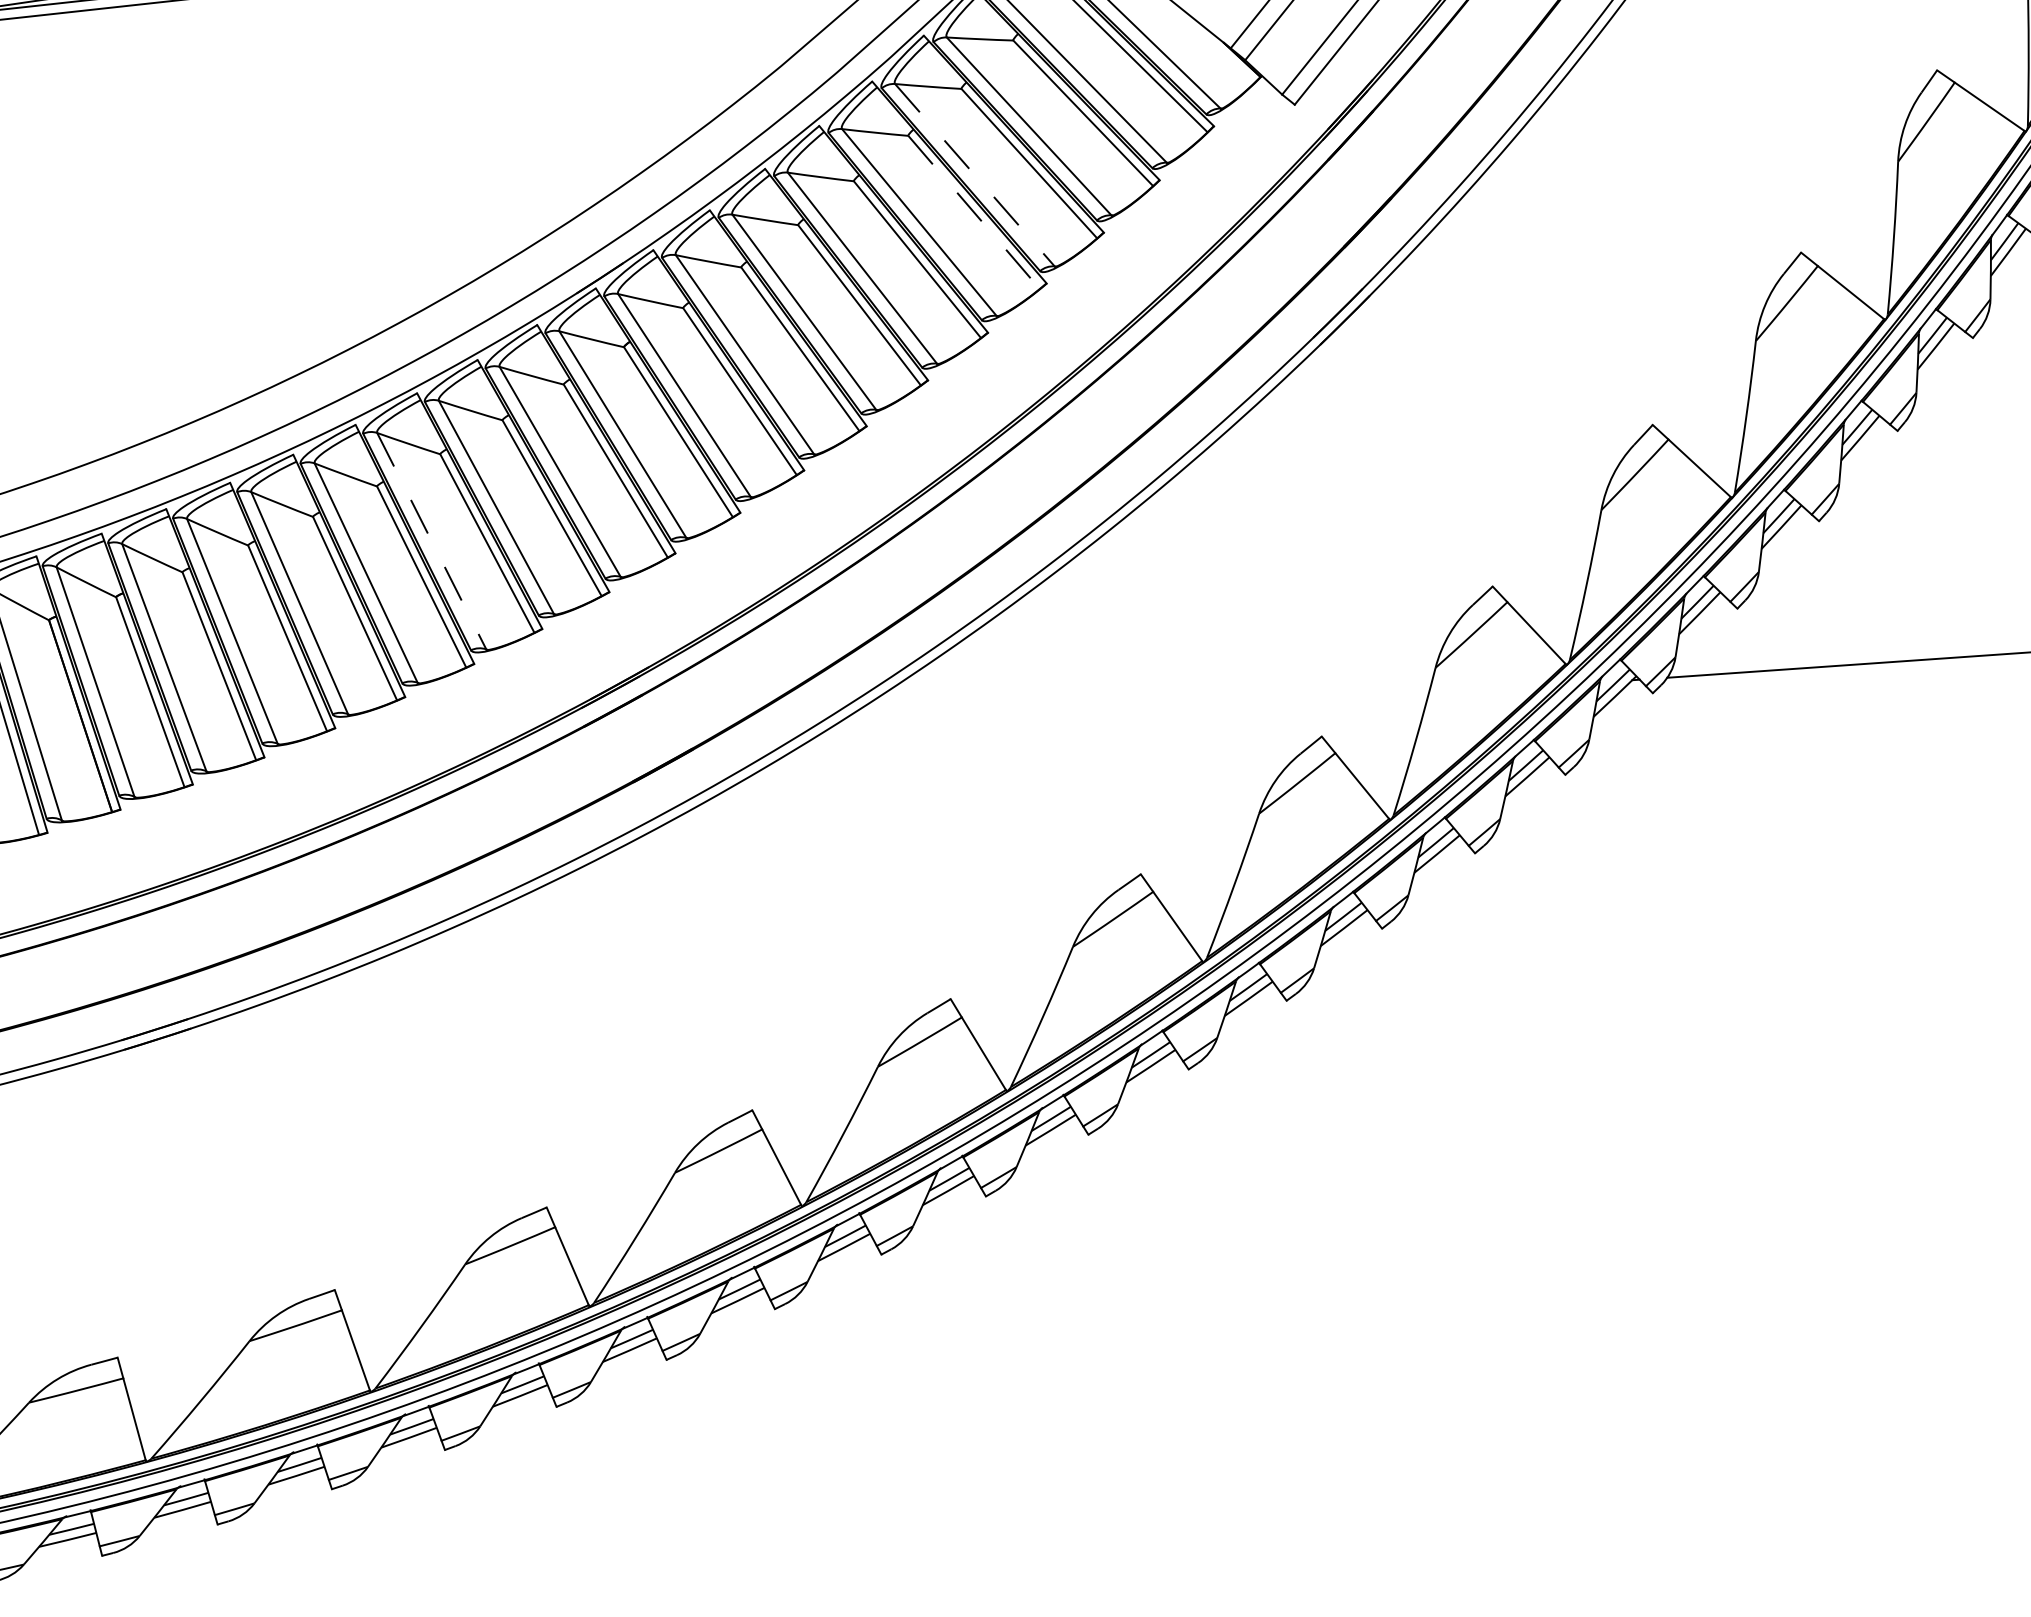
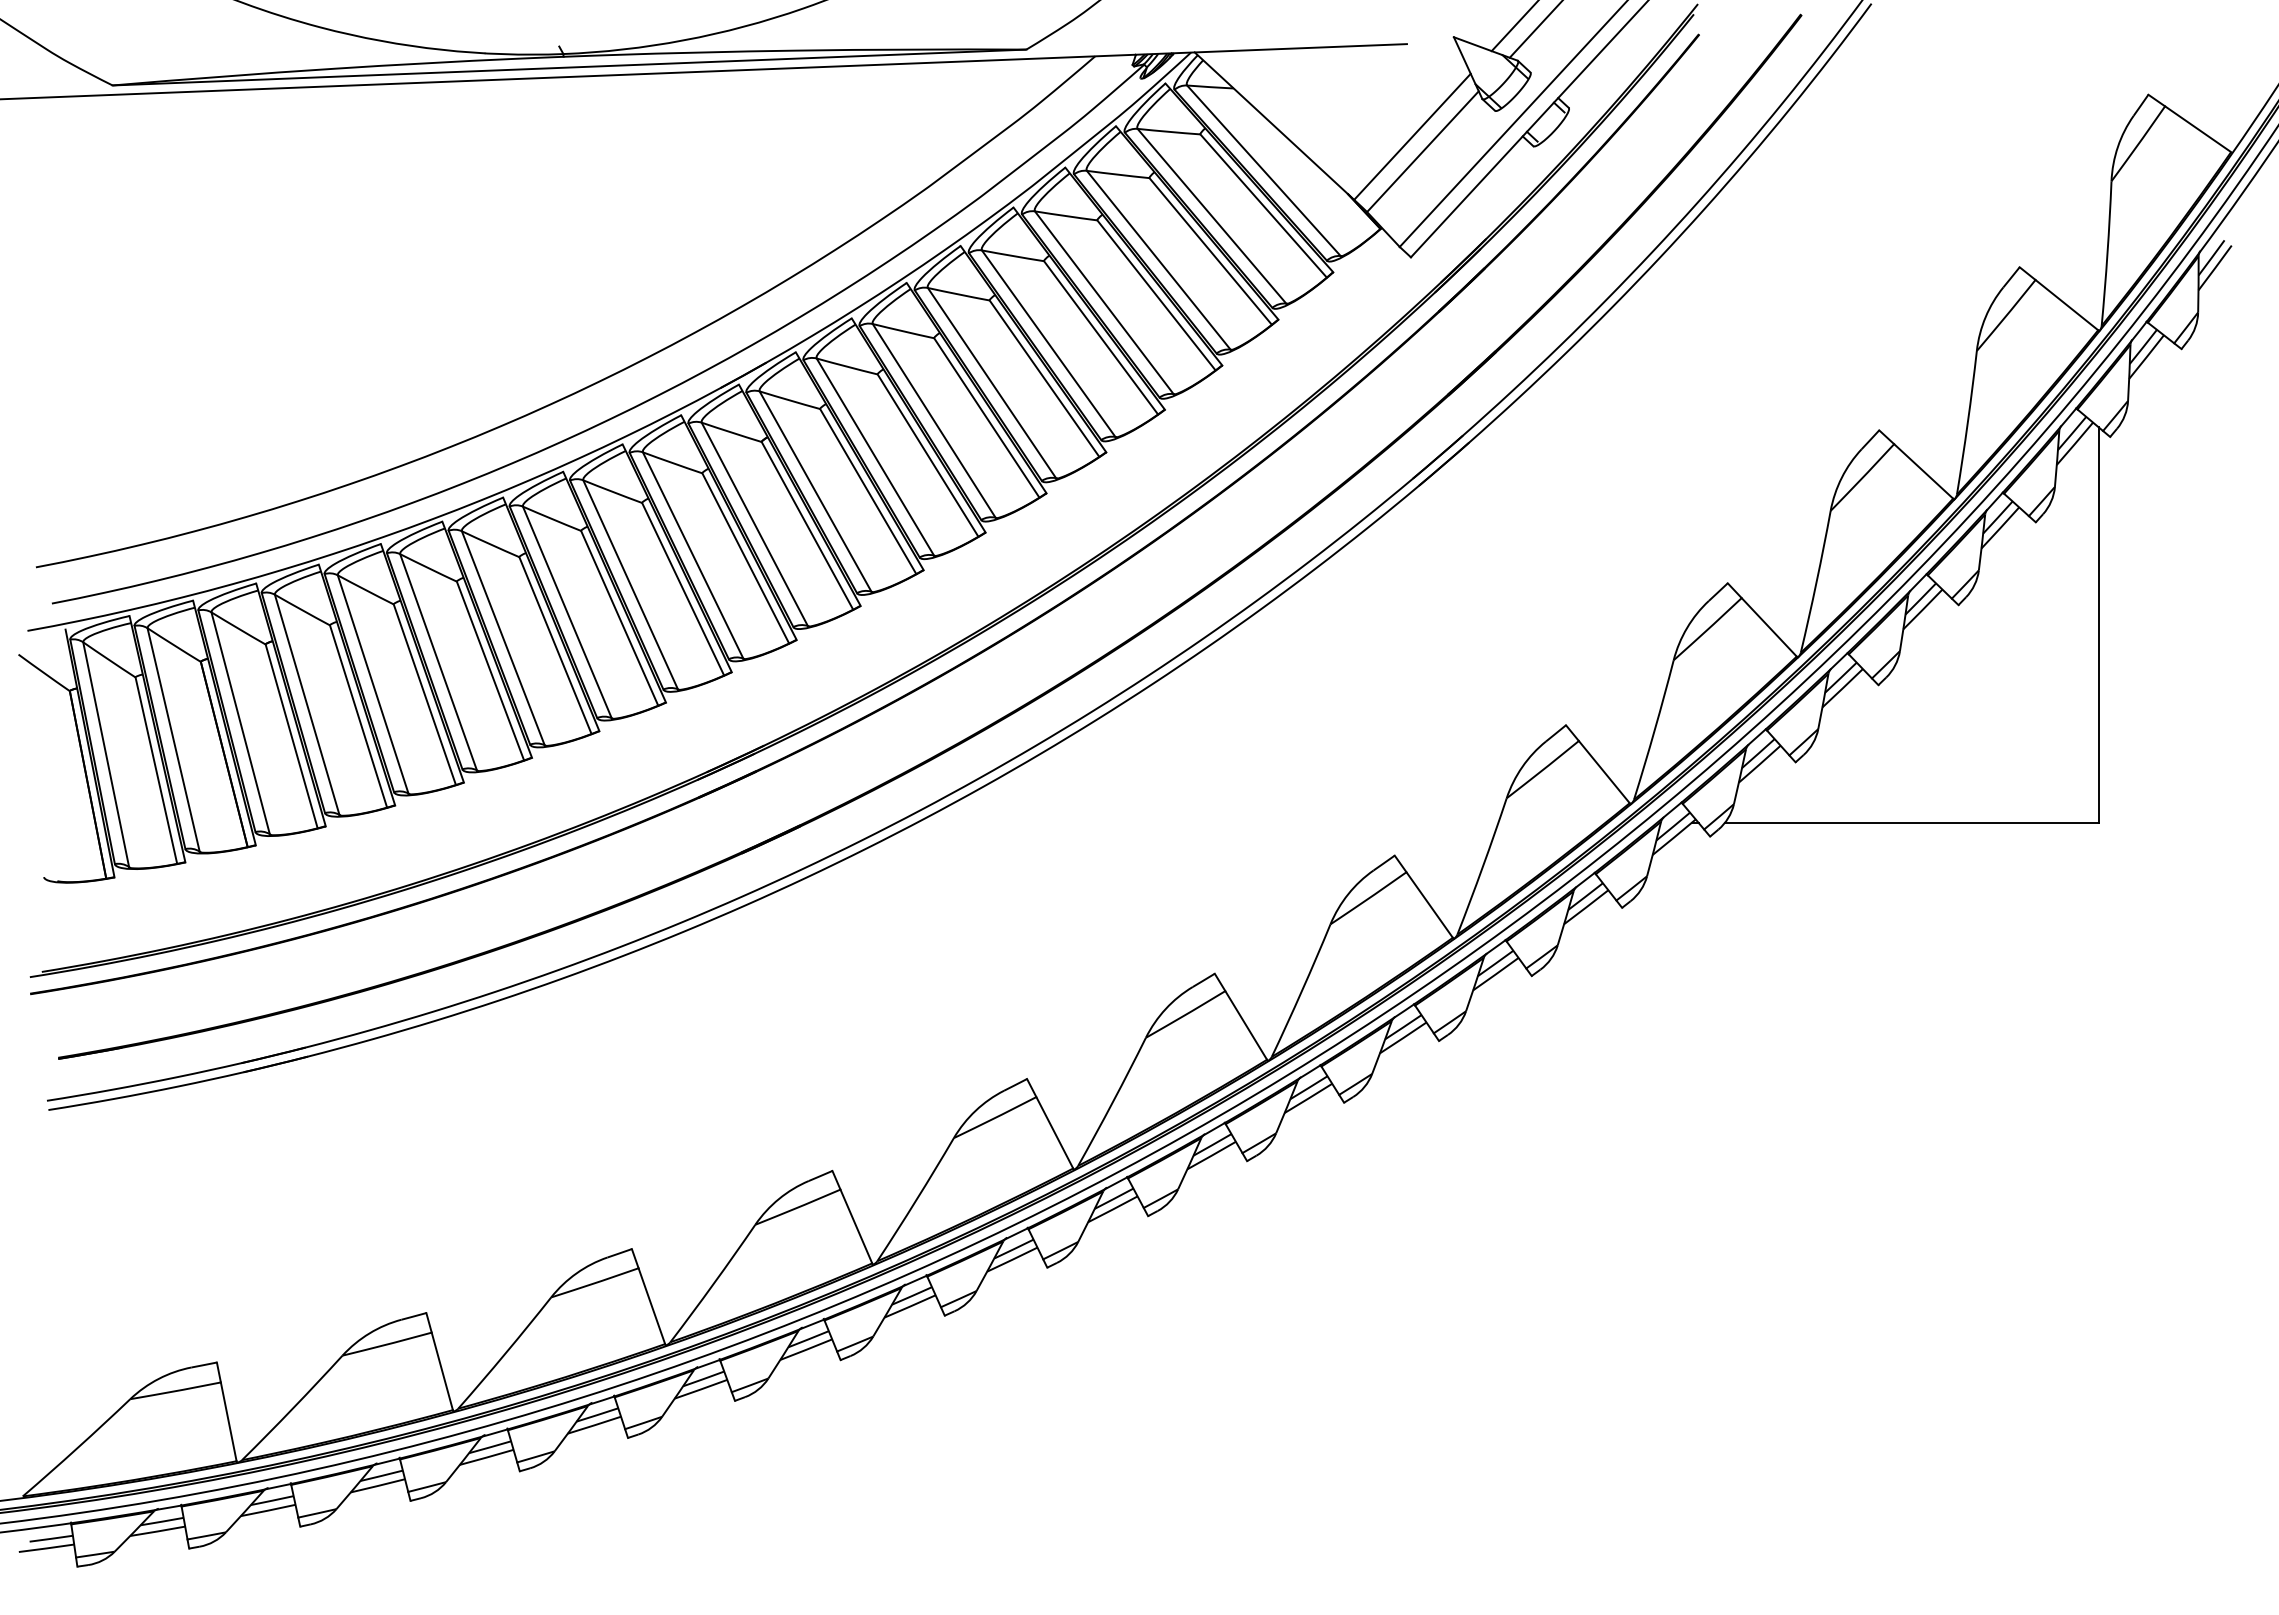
line: (975, 174) -> (1104, 302), dashed -> solid
line: (974, 212) -> (1101, 337), dashed -> solid
line: (431, 541) -> (567, 612), dashed -> solid

